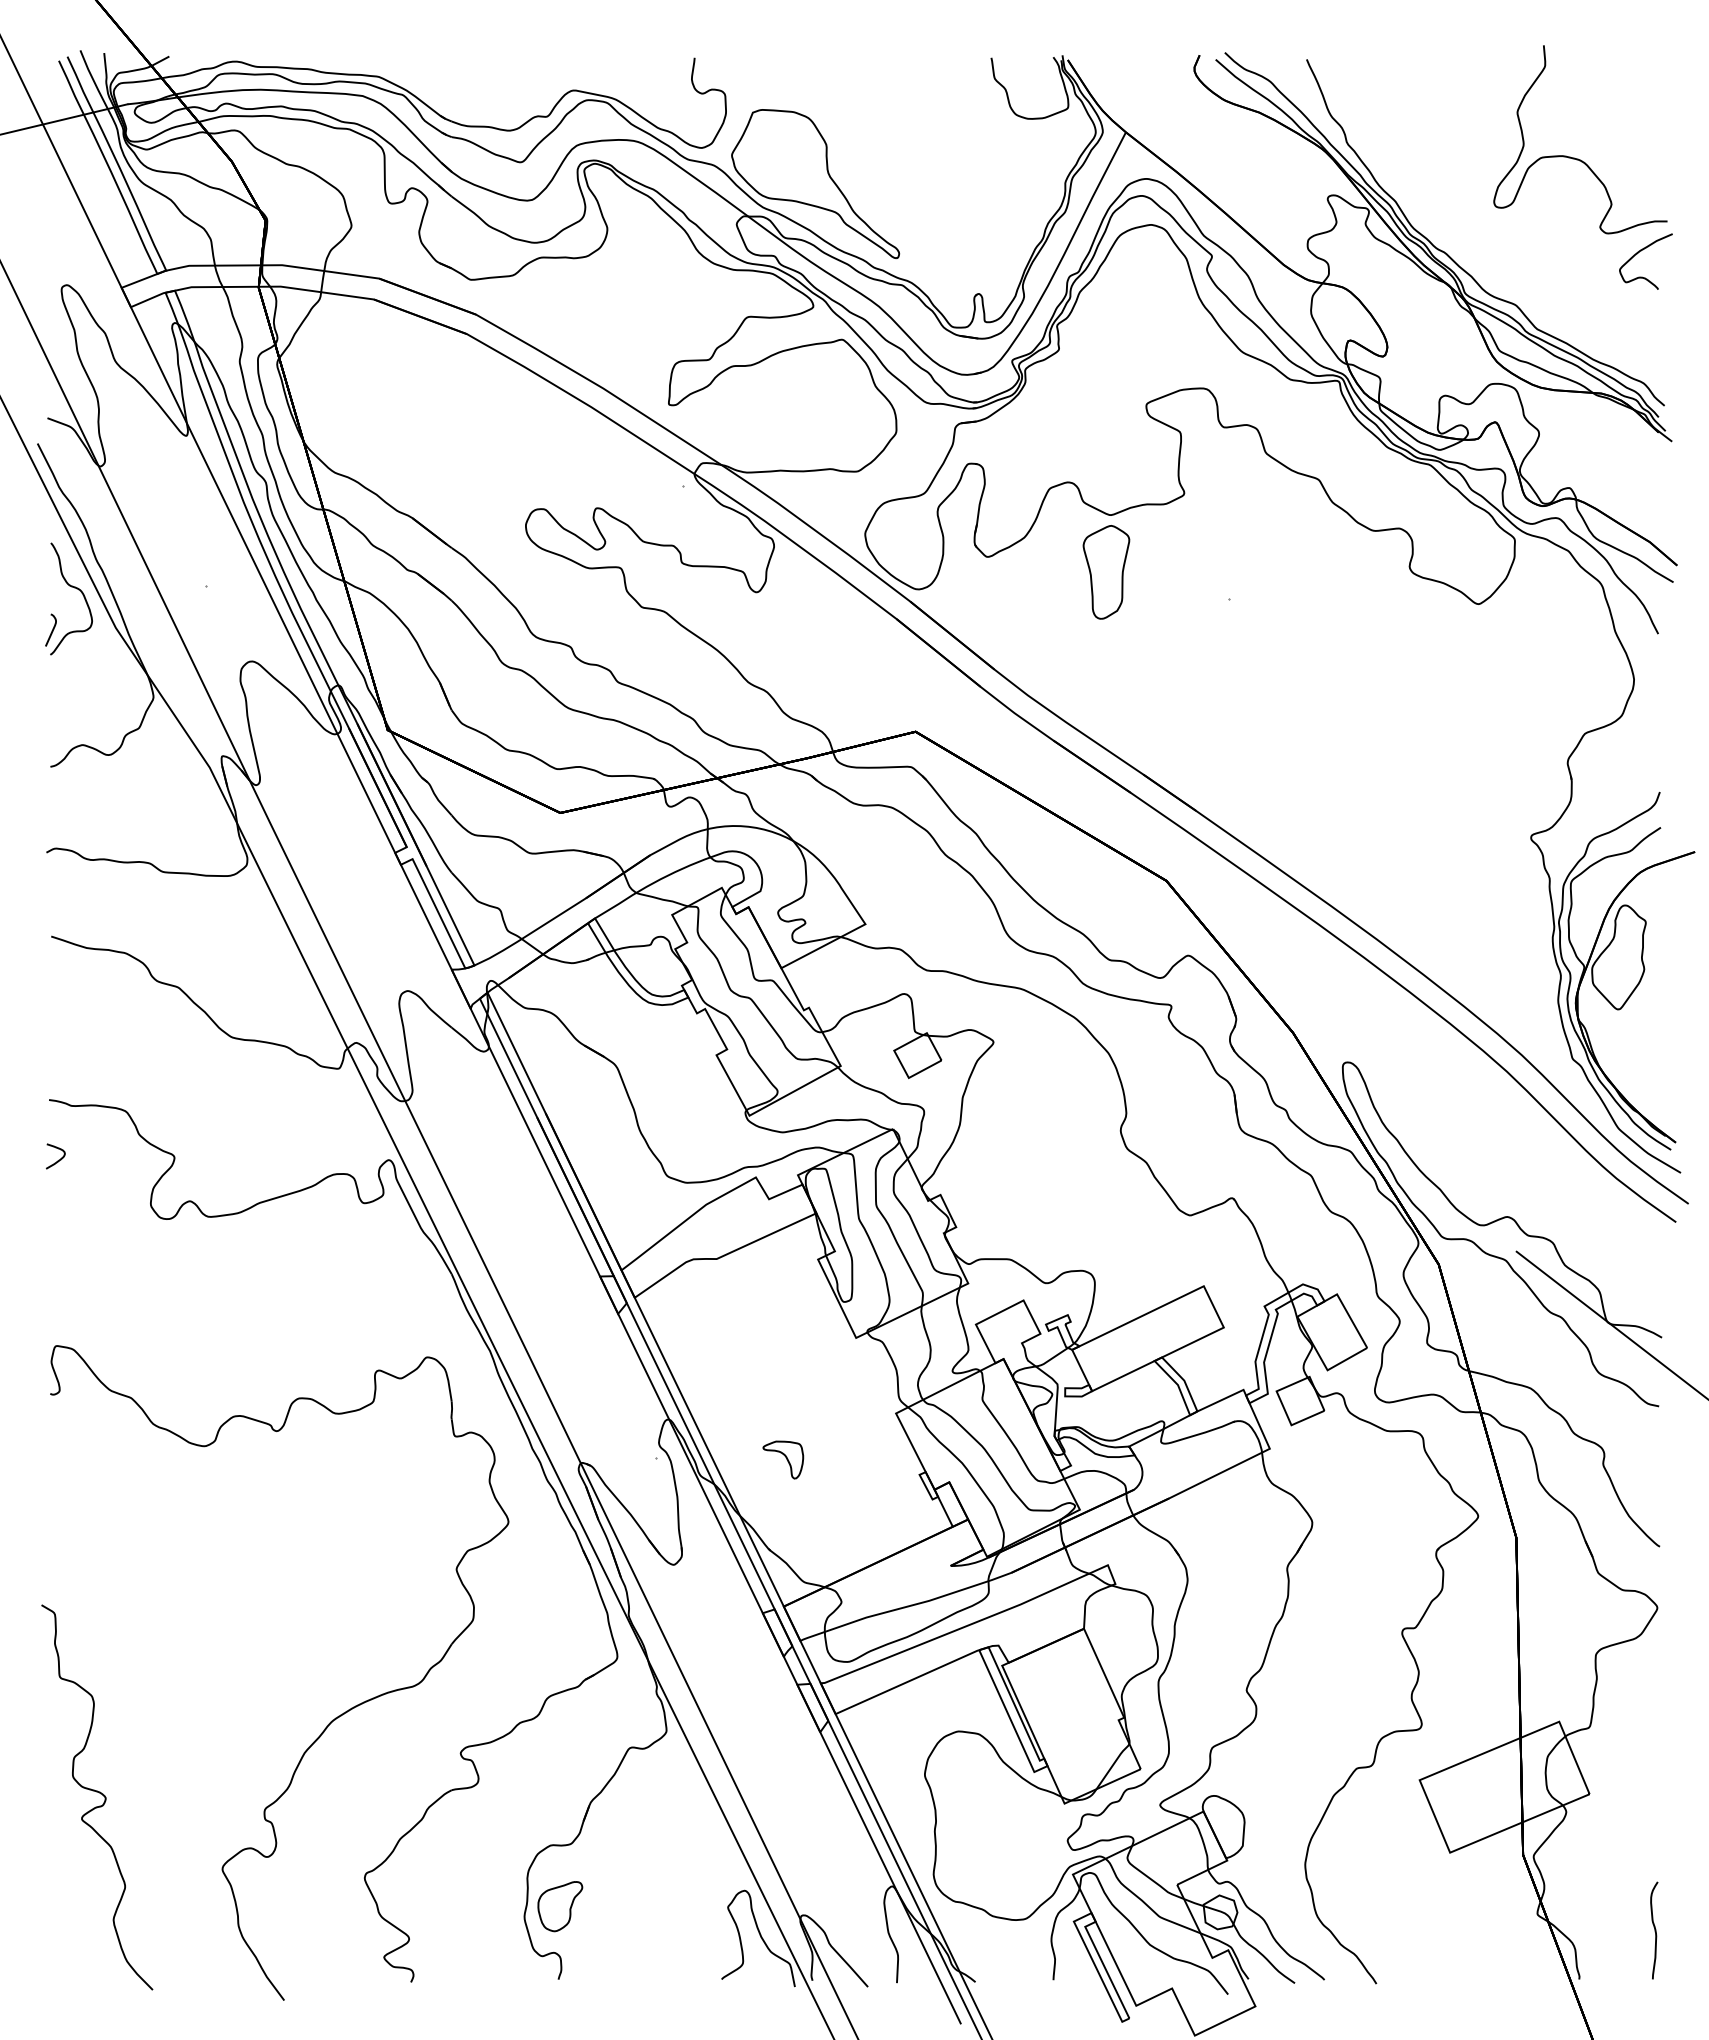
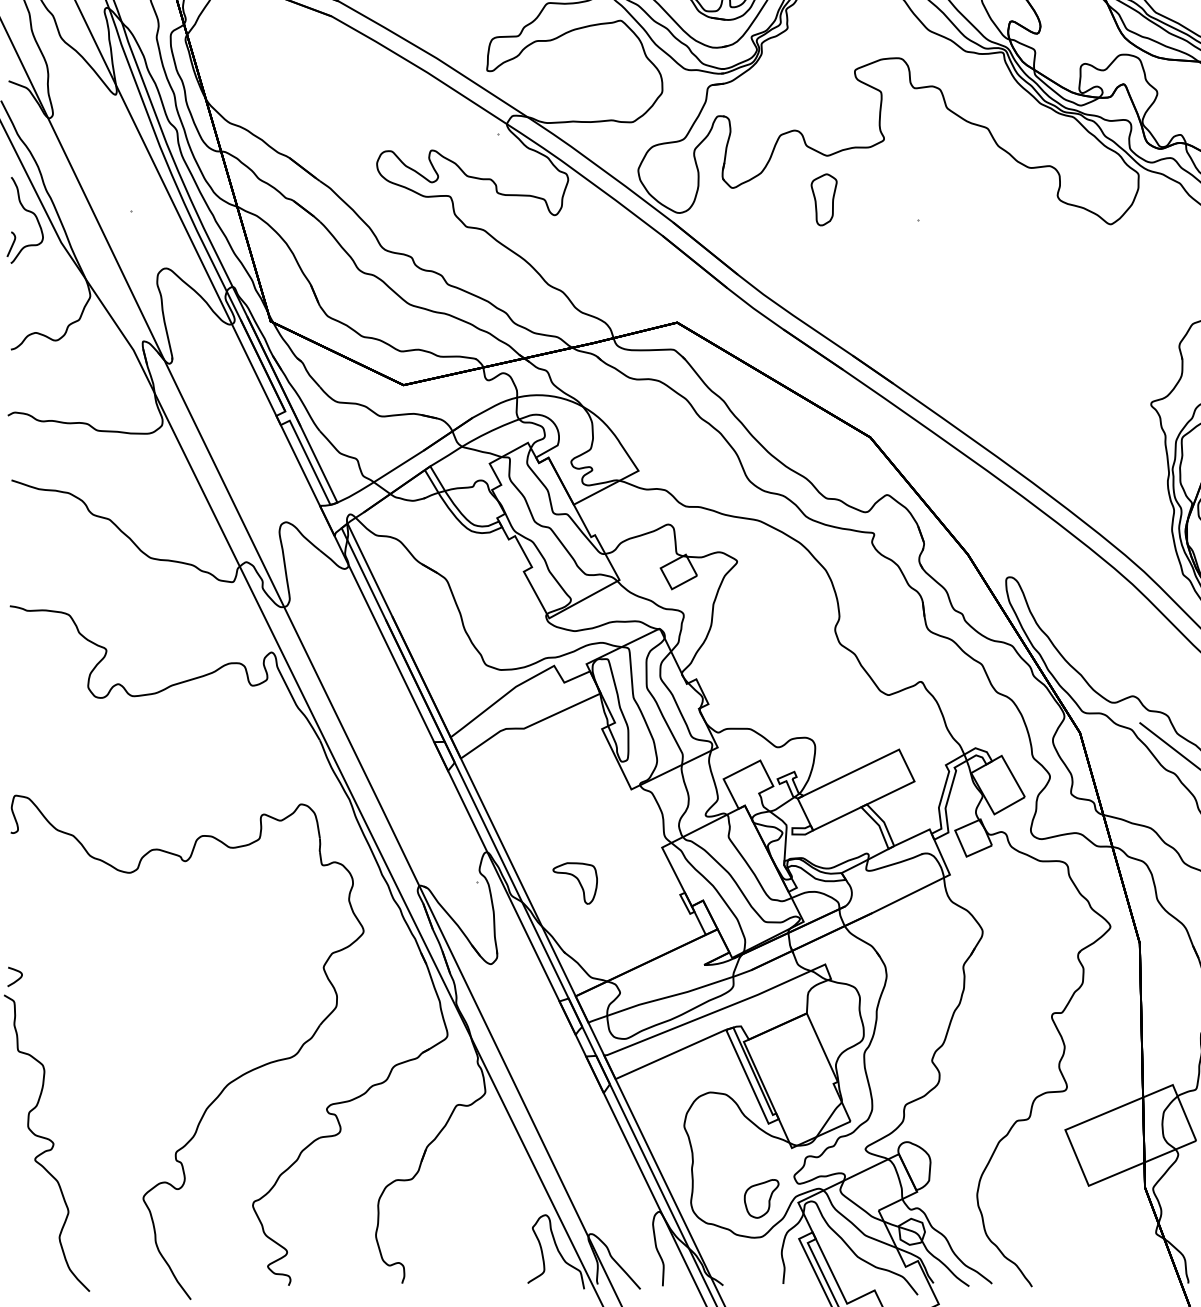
part: (1106, 572) -> (824, 199), size x0.71
curve: (57, 1160) -> (16, 980), moved
part: (783, 1459) -> (575, 883), size x1.43
part: (560, 1906) -> (761, 1198), moved

